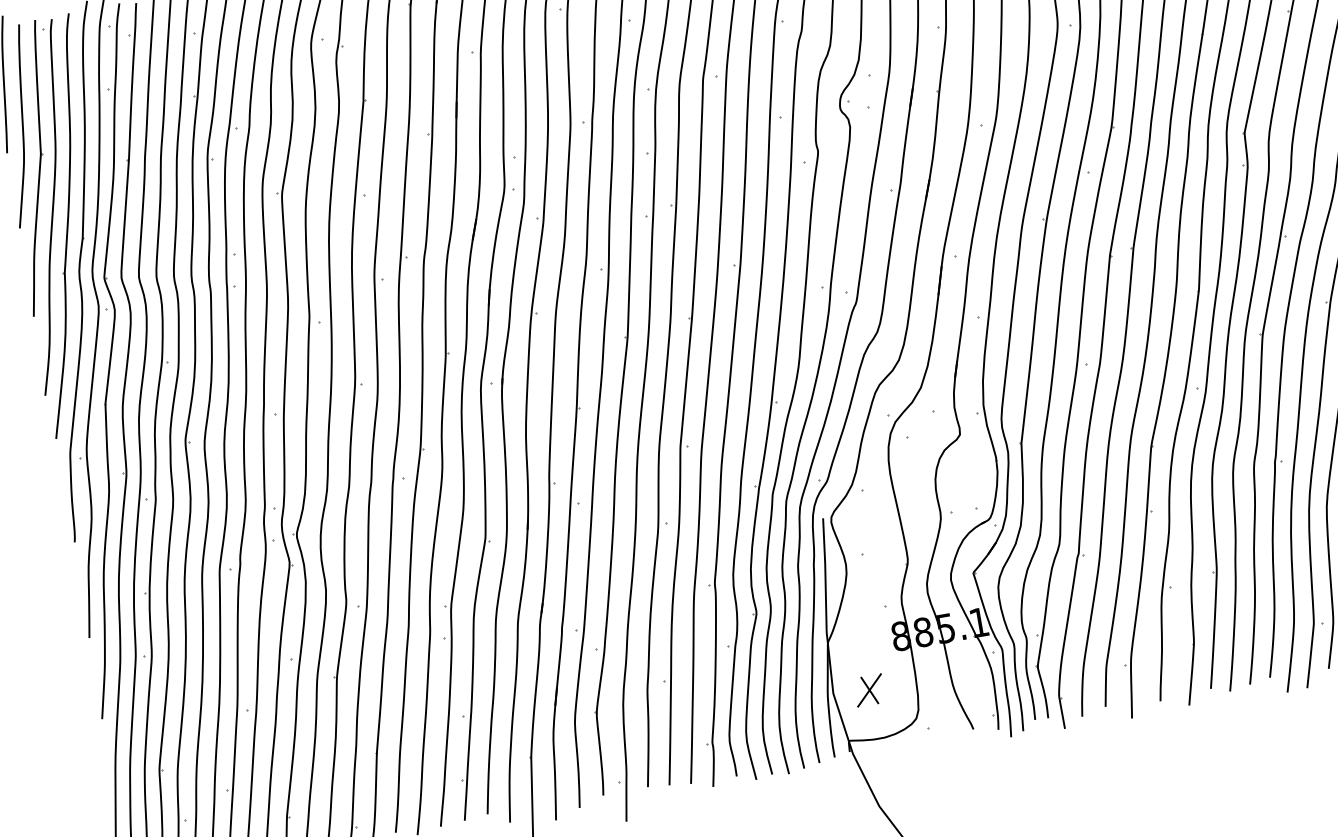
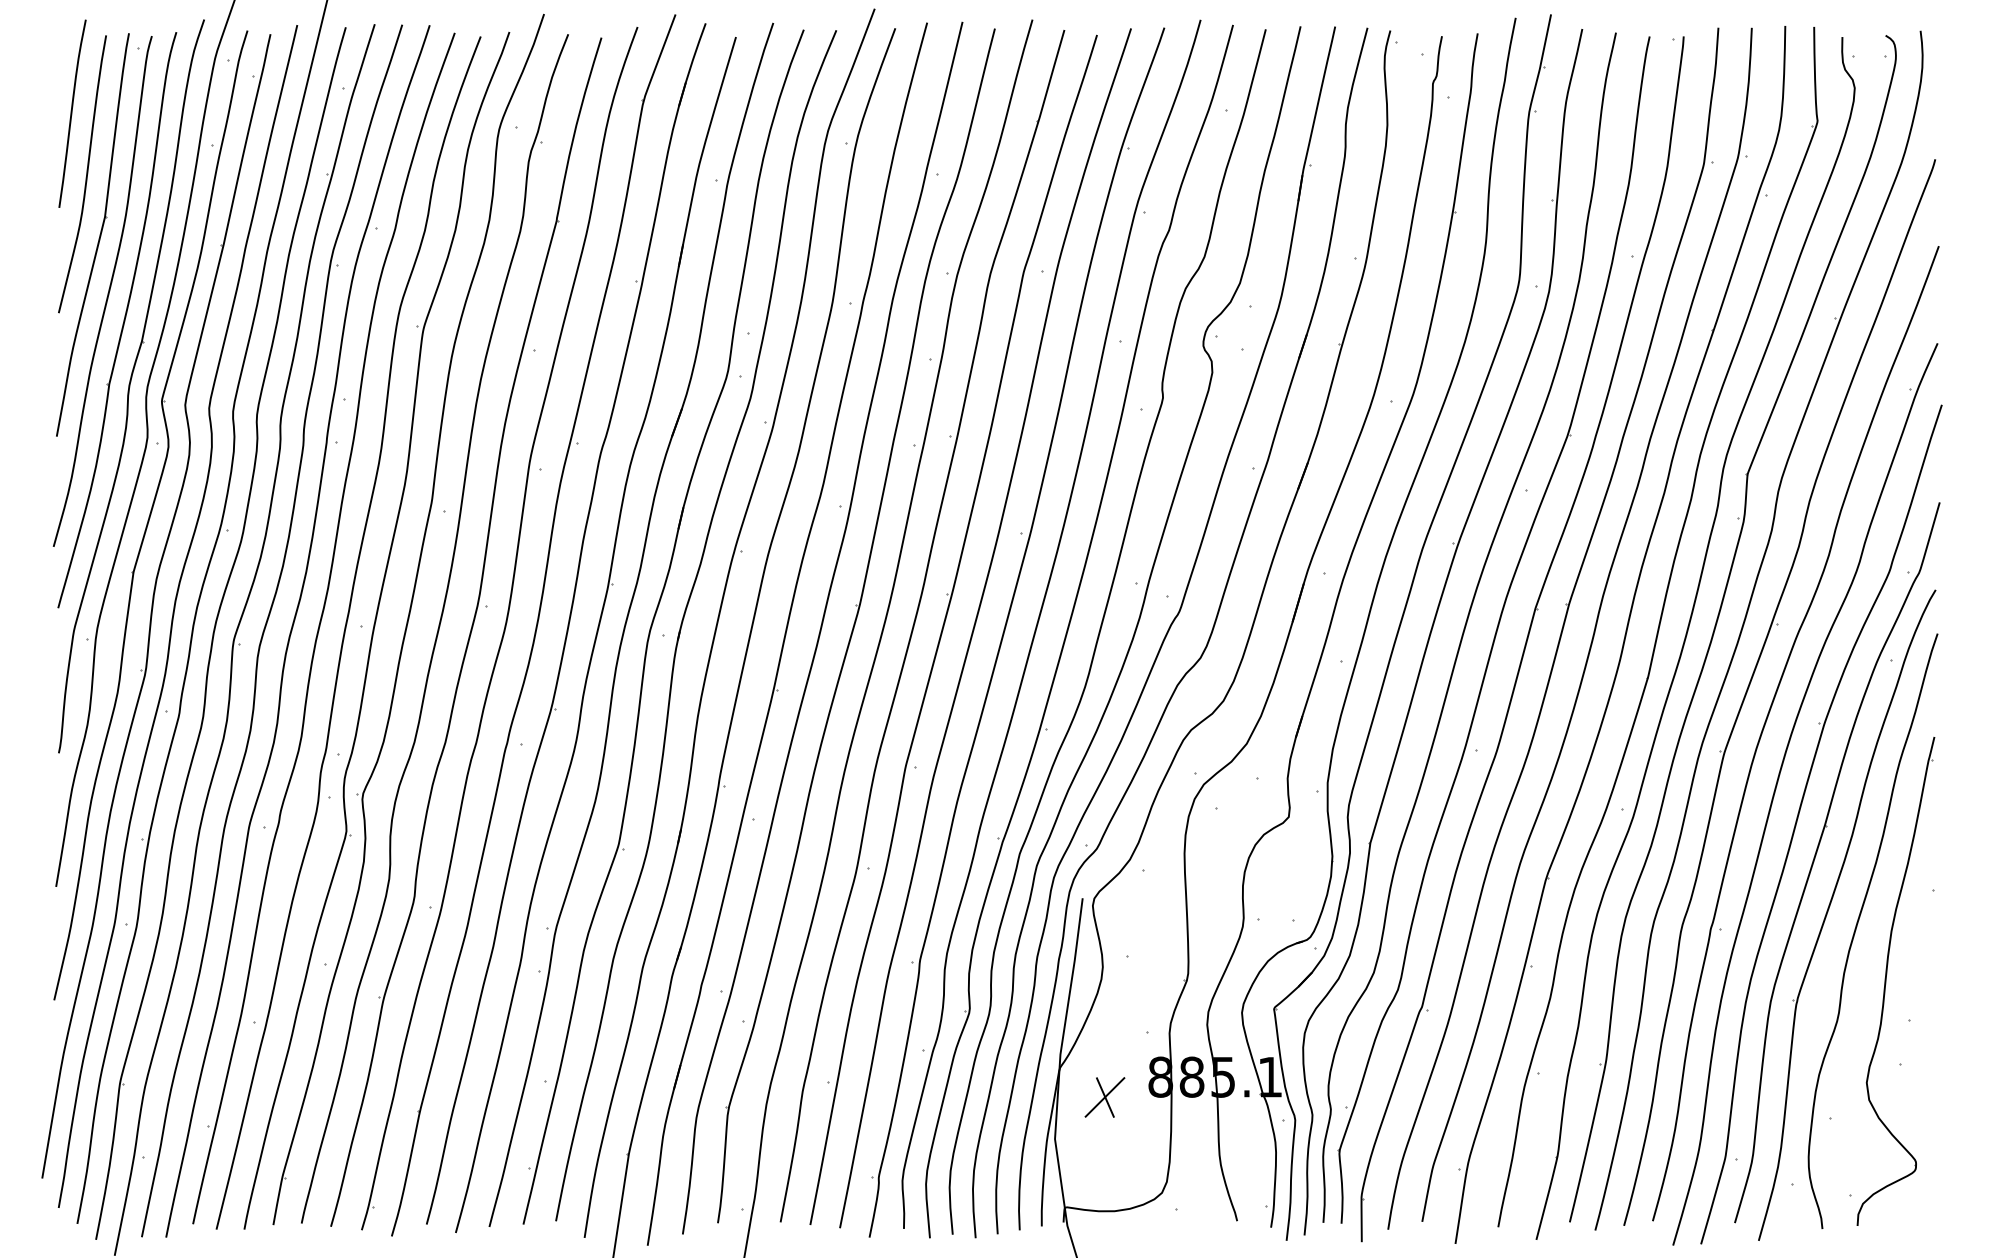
part: (869, 690) -> (1104, 1097), moved

